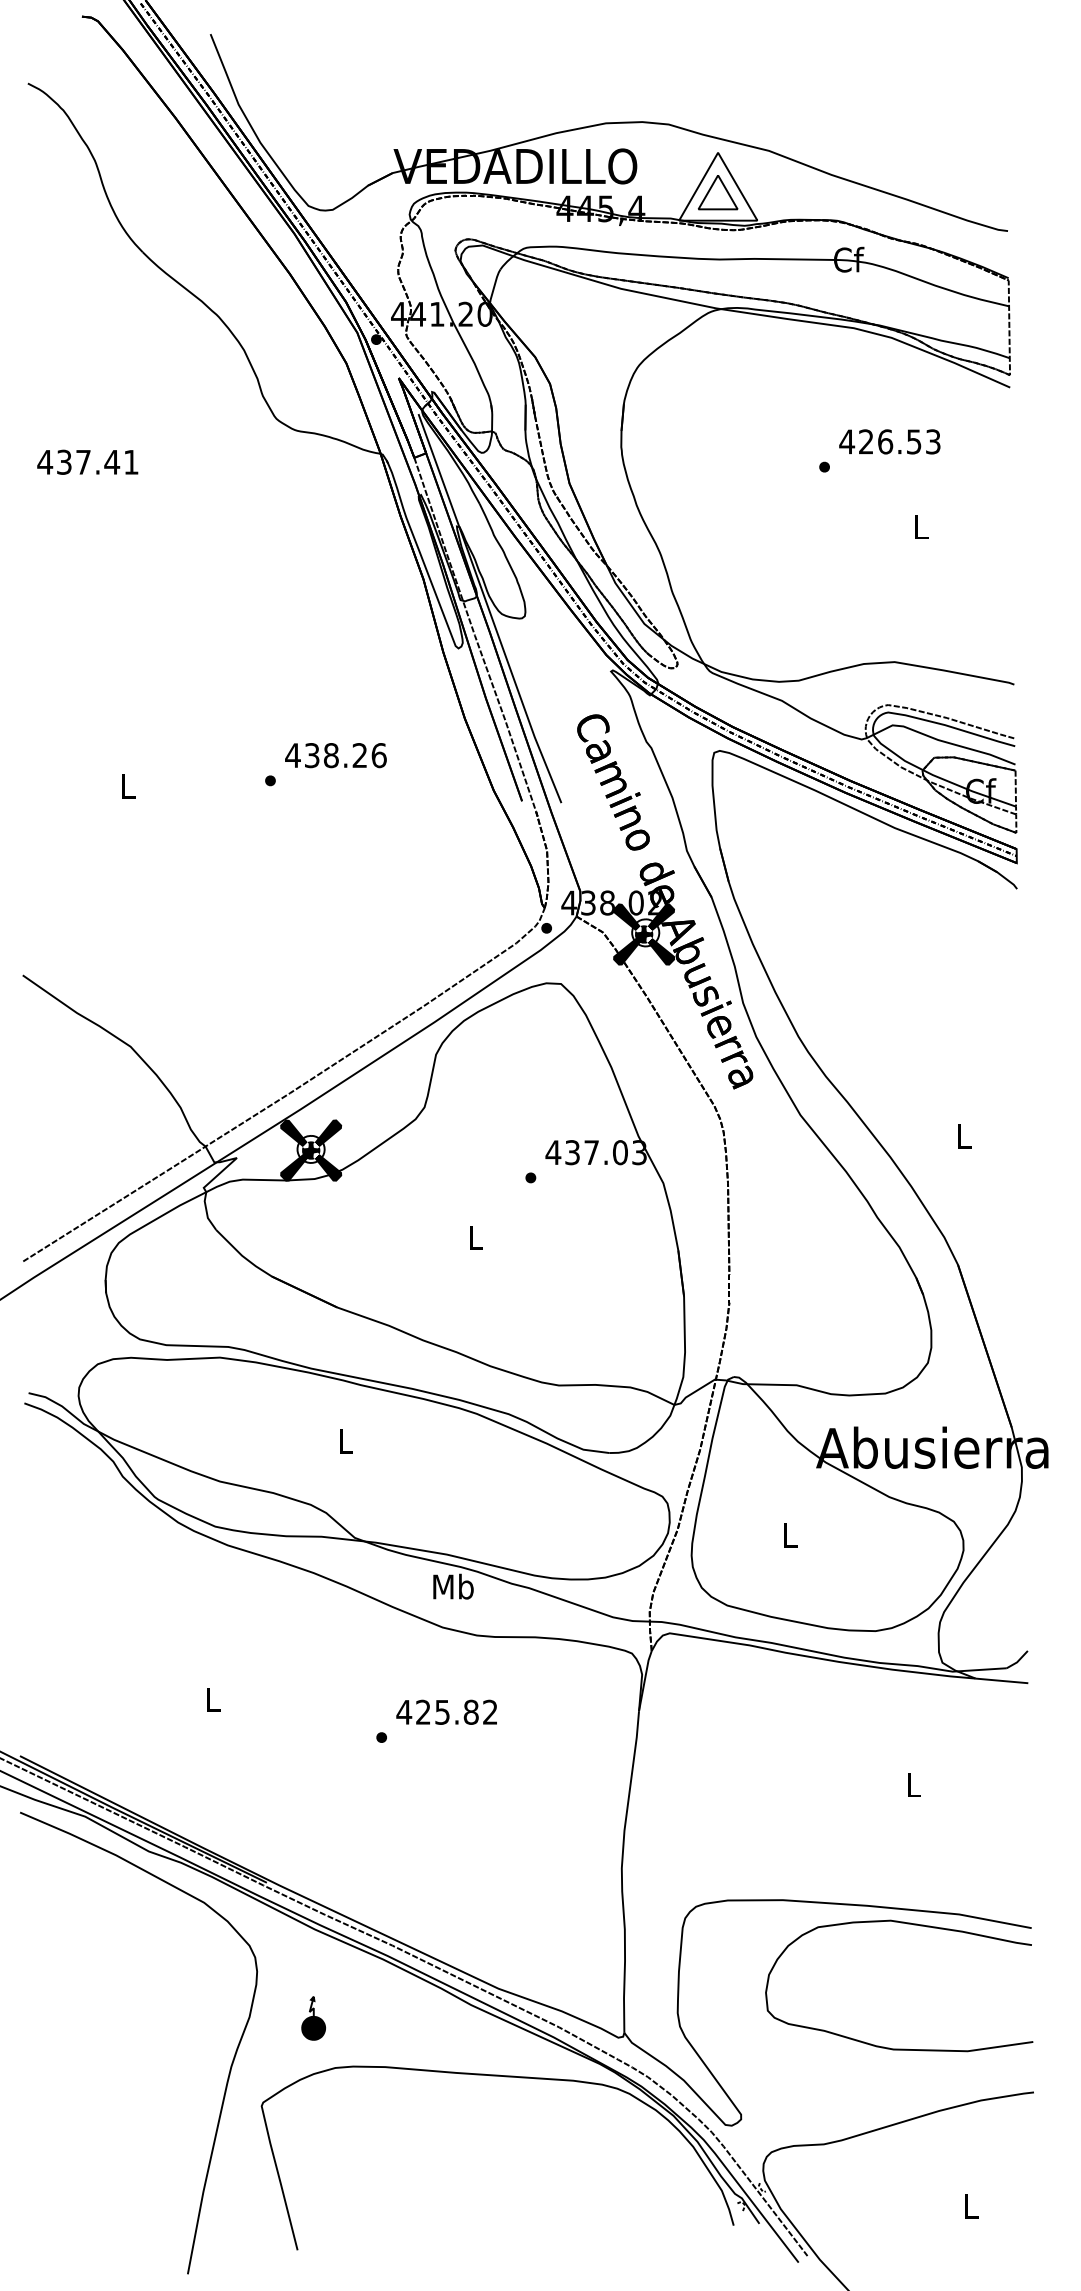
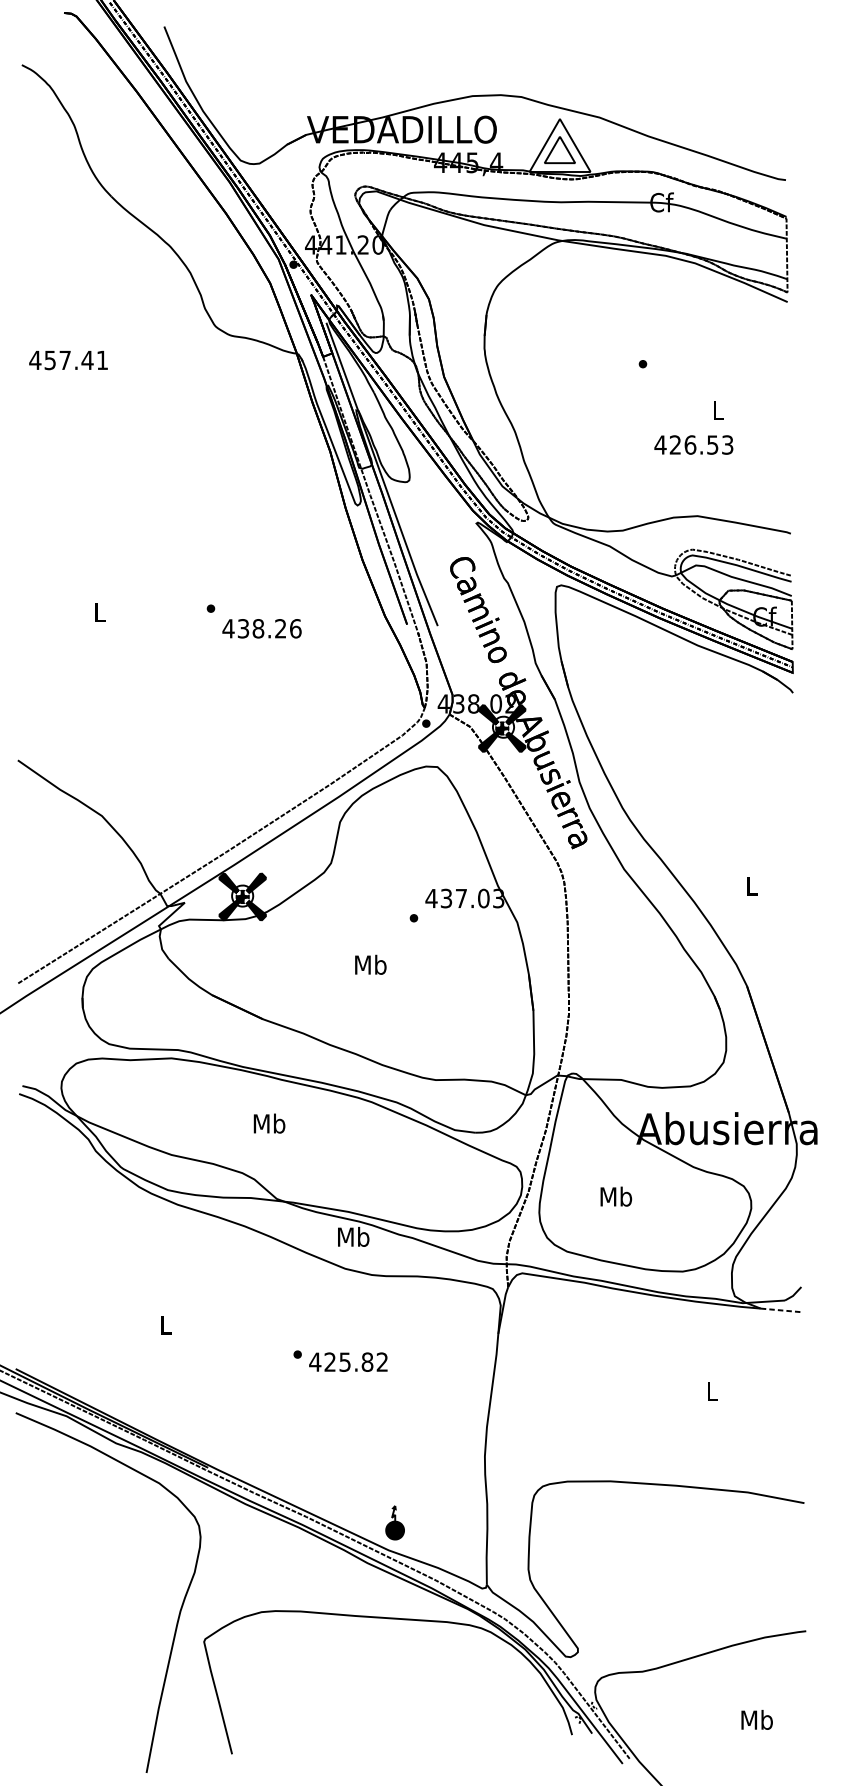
text: (889, 441) -> (693, 444), moved
text: (64, 461) -> (50, 359), 437.41 -> 457.41
text: (335, 755) -> (261, 628), moved
text: (475, 1237) -> (370, 964), L -> Mb
text: (345, 1441) -> (269, 1123), L -> Mb
text: (790, 1534) -> (616, 1196), L -> Mb
line: (1002, 1680) -> (781, 1310), solid -> dashed
text: (446, 1711) -> (348, 1361), moved
curve: (907, 1924) -> (707, 1500), removed
part: (313, 2018) -> (394, 1522), moved
text: (970, 2206) -> (756, 1720), L -> Mb

